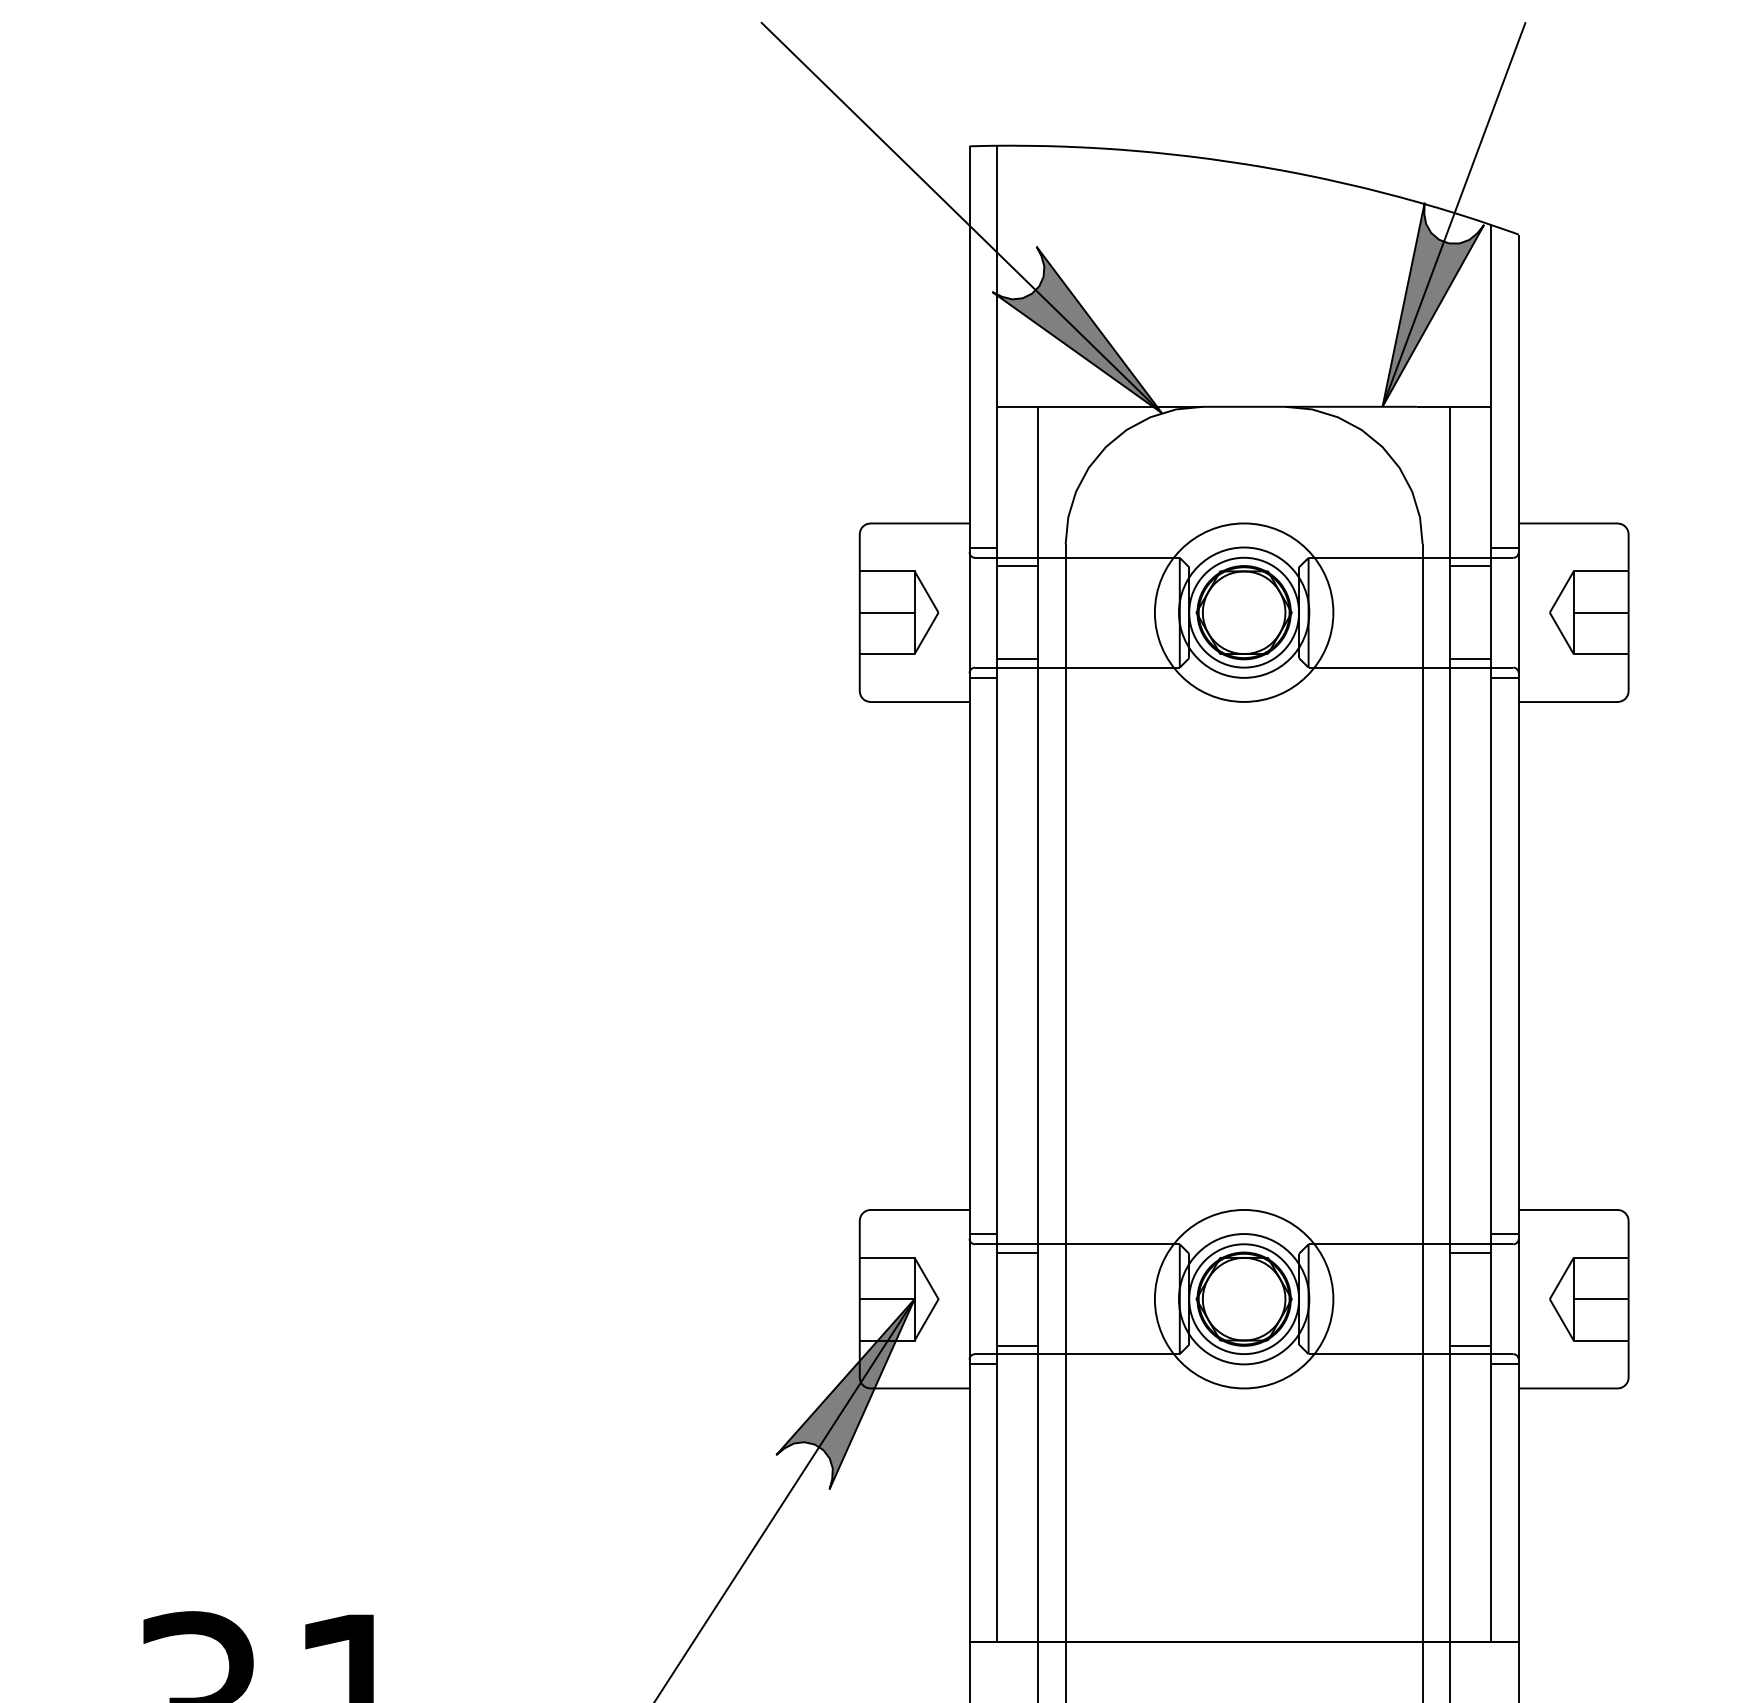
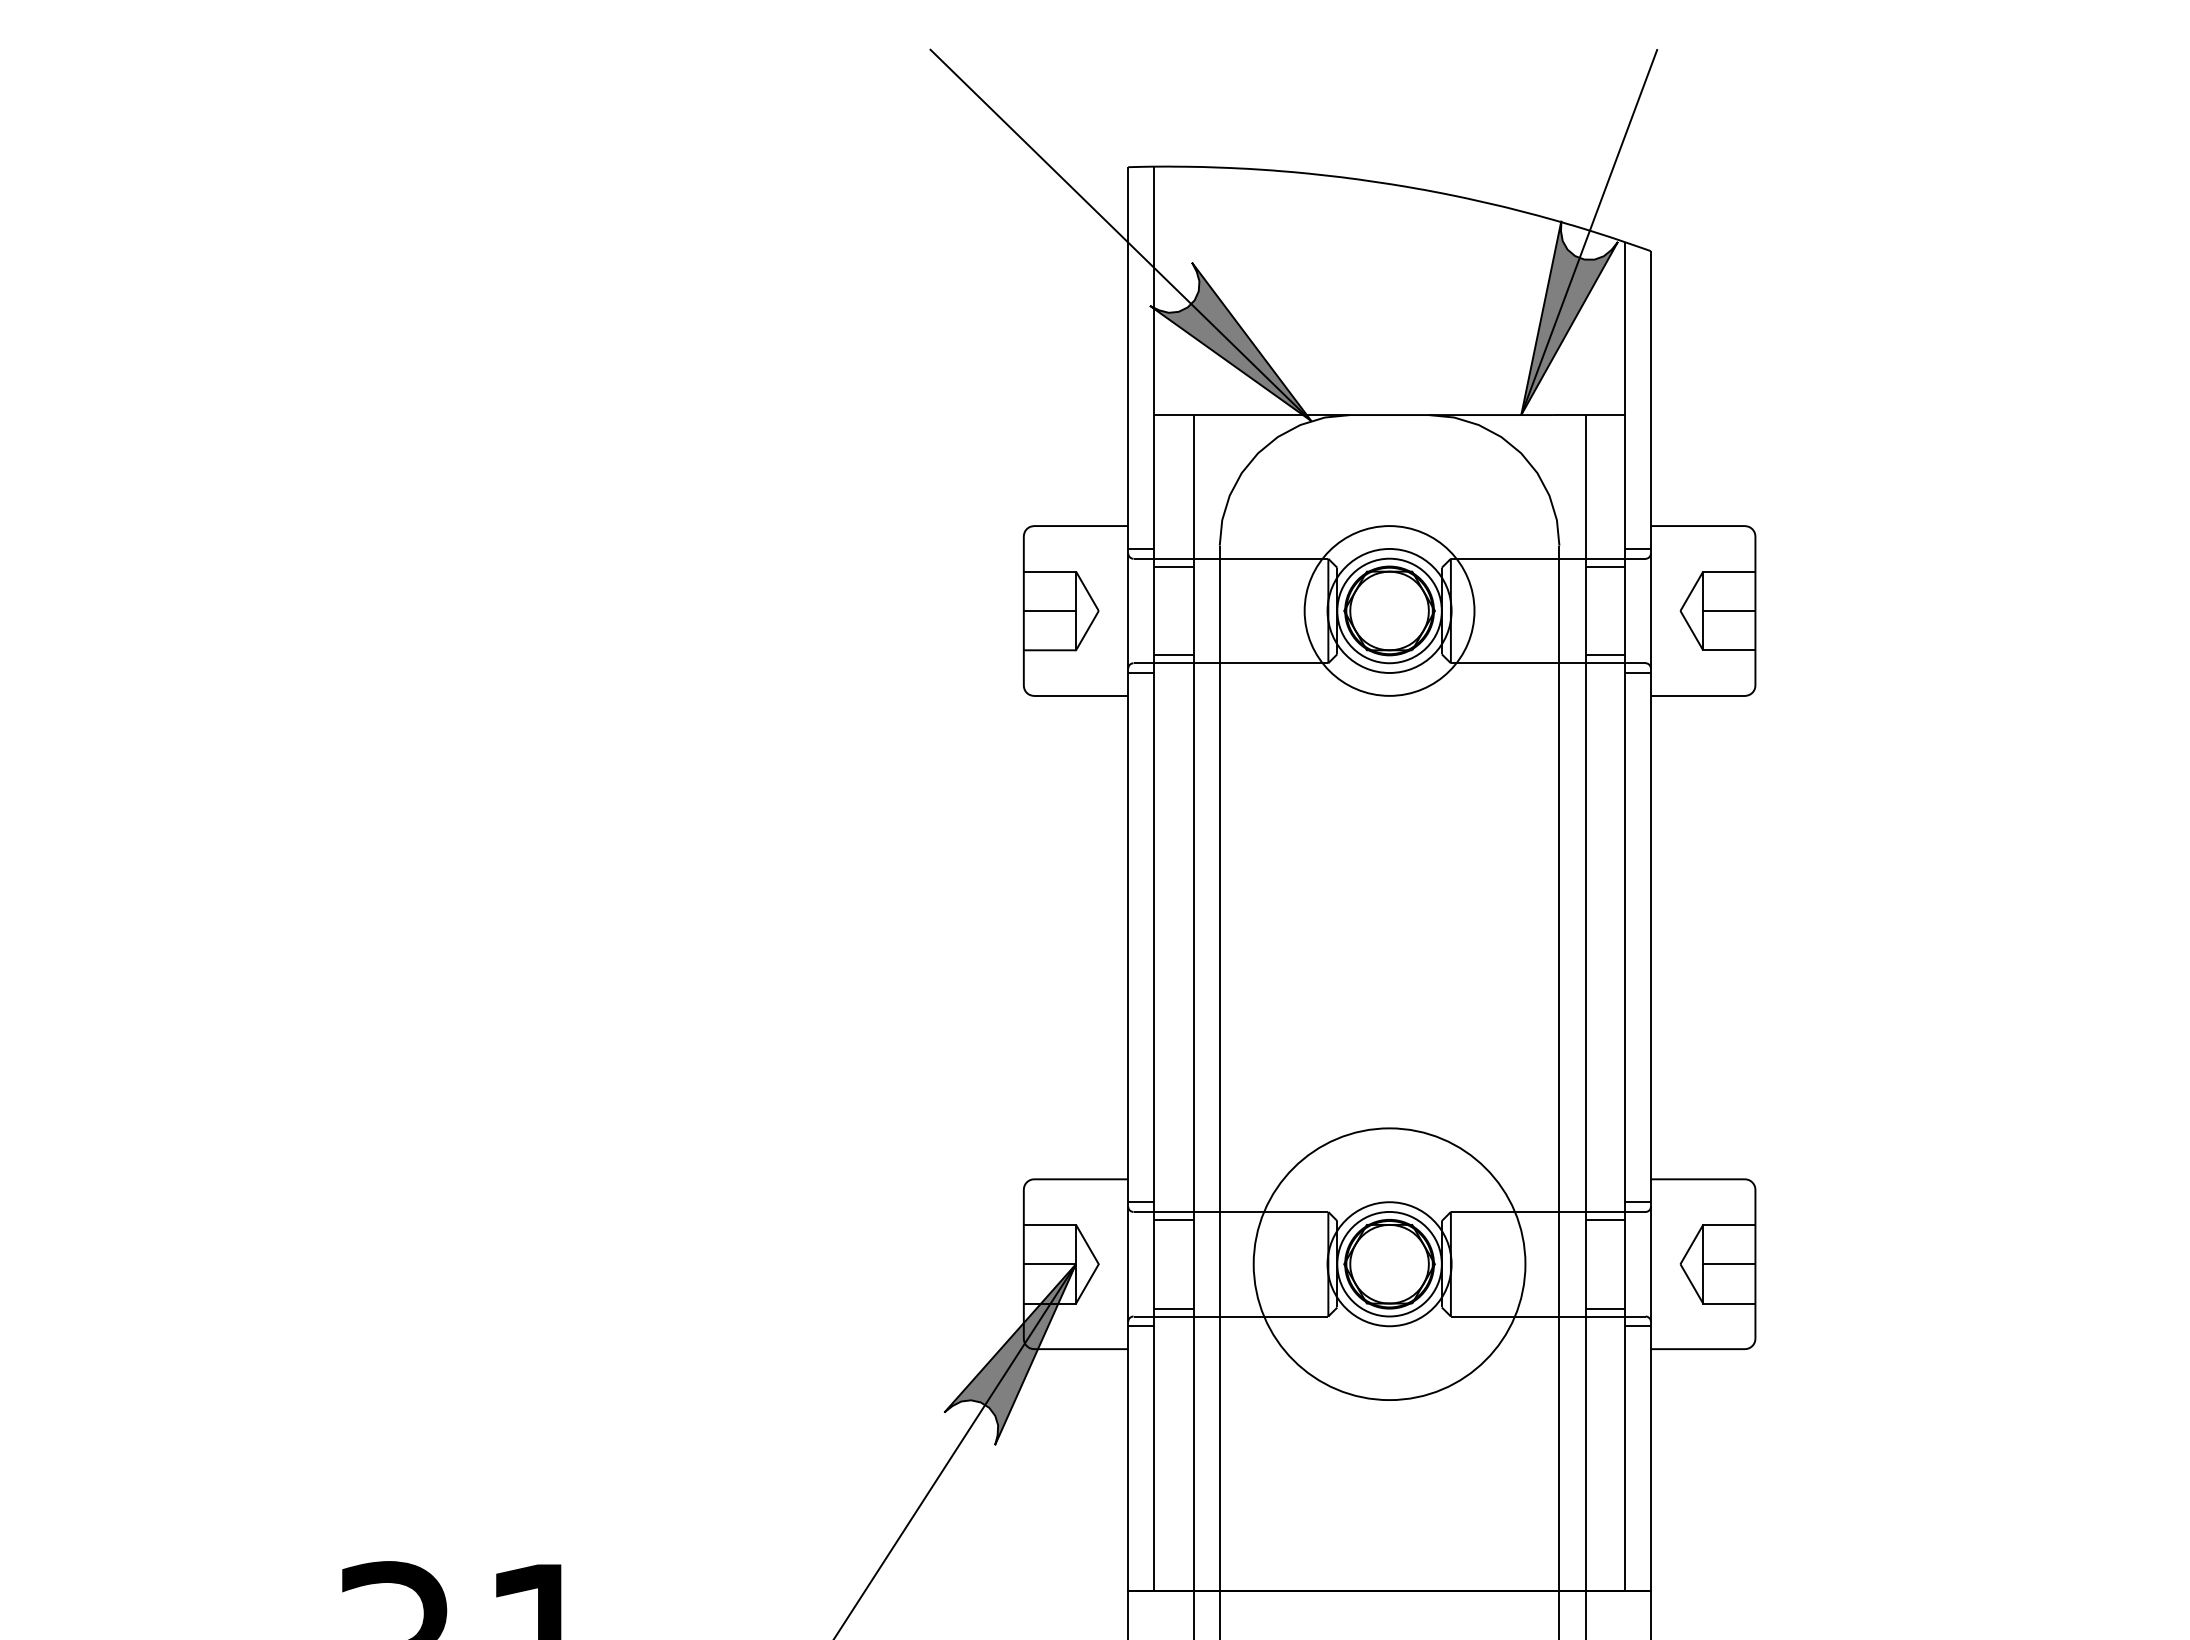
circle: (1244, 1299) -> (1389, 1264), size x1.6

